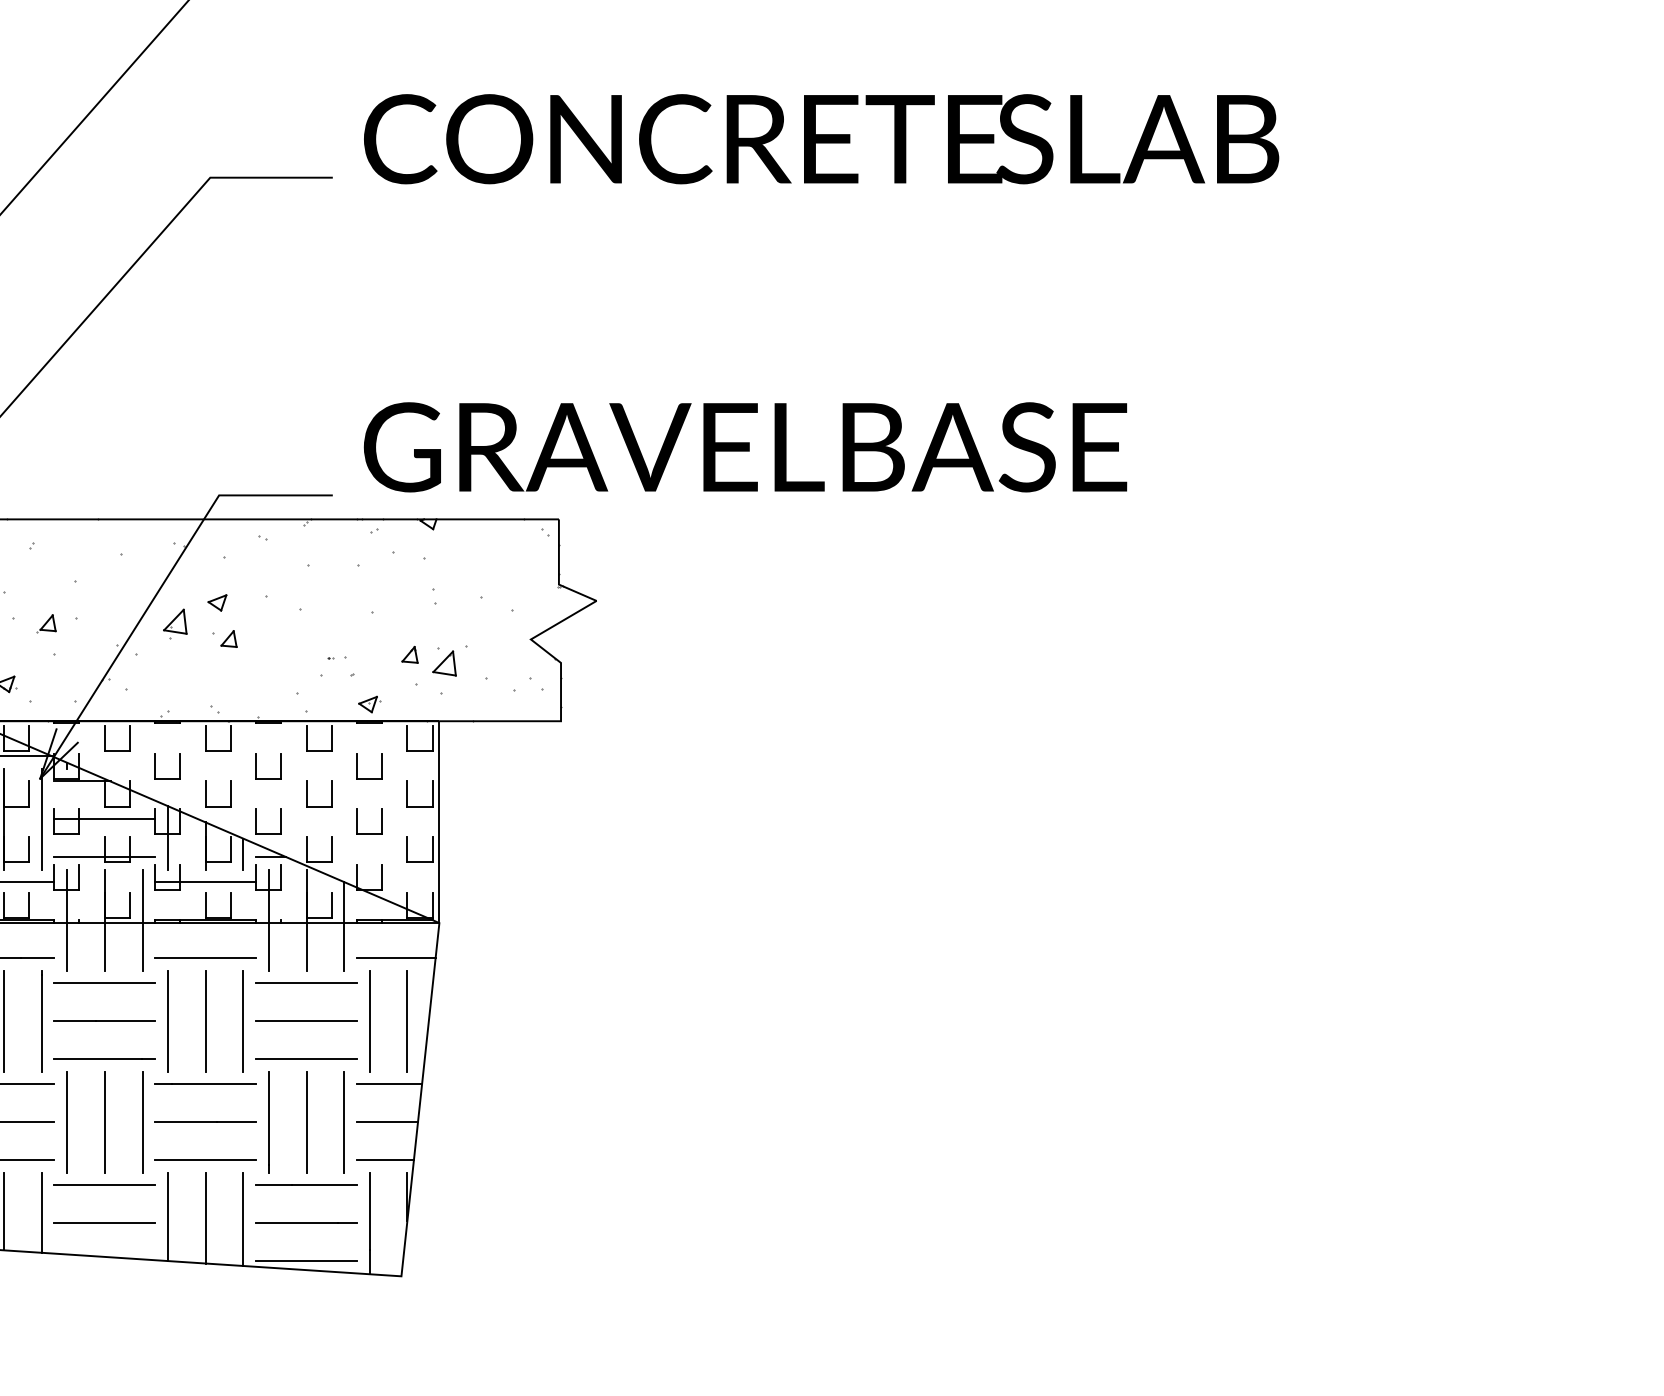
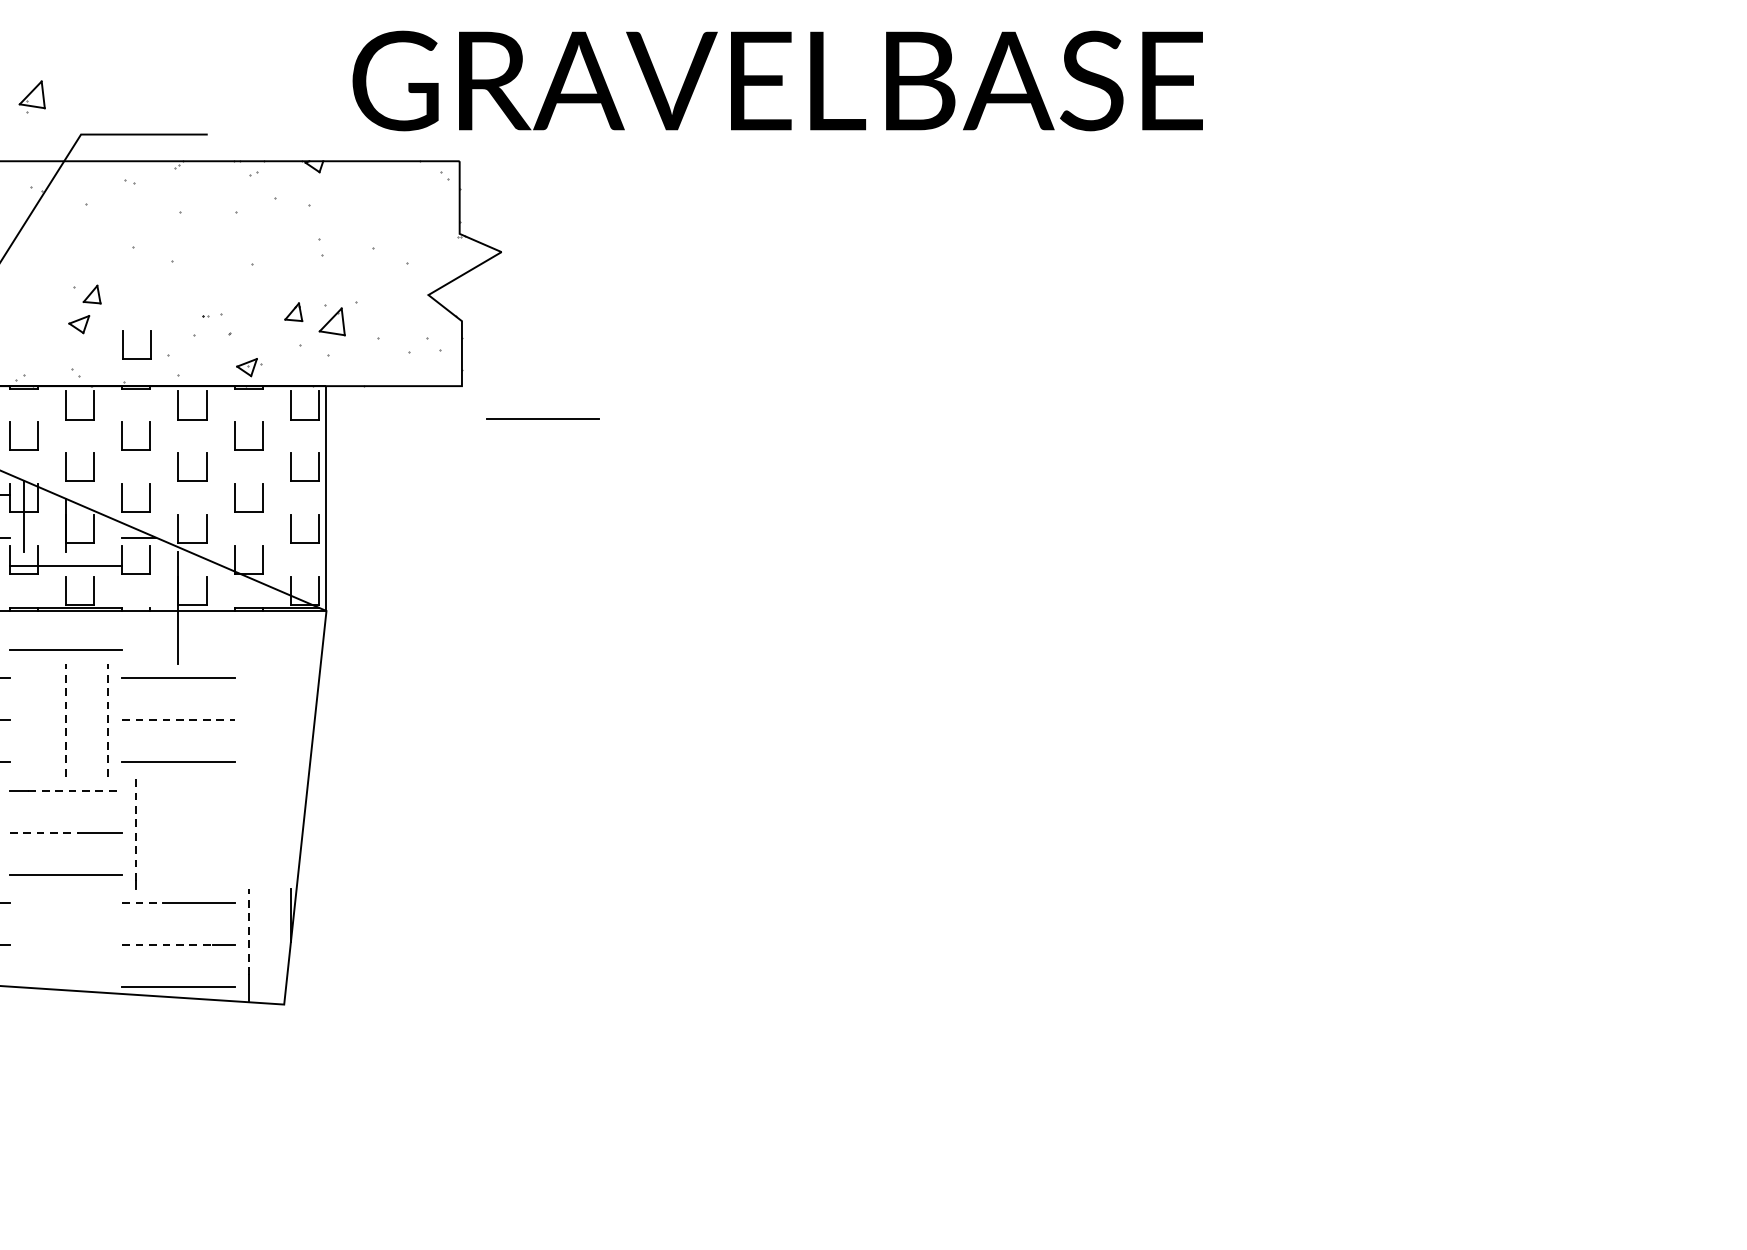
text: (745, 447) -> (777, 81), moved
part: (217, 602) -> (79, 324), moved
part: (175, 623) -> (32, 96), moved
part: (257, 684) -> (123, 345), added
line: (633, 749) -> (542, 417), added
line: (243, 853) -> (108, 533), removed
line: (268, 919) -> (136, 607), removed
line: (344, 926) -> (220, 614), removed
line: (395, 958) -> (277, 650), removed
line: (167, 1020) -> (23, 719), removed
line: (205, 1020) -> (65, 719), solid -> dashed
line: (243, 1020) -> (108, 719), solid -> dashed
line: (369, 1020) -> (248, 719), removed
line: (407, 1020) -> (290, 719), removed
line: (307, 1021) -> (179, 720), solid -> dashed
line: (214, 1084) -> (75, 790), solid -> dashed
line: (389, 1084) -> (270, 790), removed
line: (268, 1118) -> (136, 828), solid -> dashed
line: (306, 1121) -> (178, 832), removed
line: (344, 1121) -> (220, 832), removed
line: (186, 1122) -> (44, 833), solid -> dashed
line: (387, 1122) -> (268, 833), removed
line: (384, 1159) -> (265, 874), removed
line: (274, 1185) -> (142, 903), solid -> dashed
line: (369, 1211) -> (248, 932), solid -> dashed
line: (167, 1216) -> (23, 937), removed
line: (205, 1217) -> (65, 939), removed
line: (243, 1219) -> (108, 941), removed
line: (296, 1223) -> (167, 945), solid -> dashed

